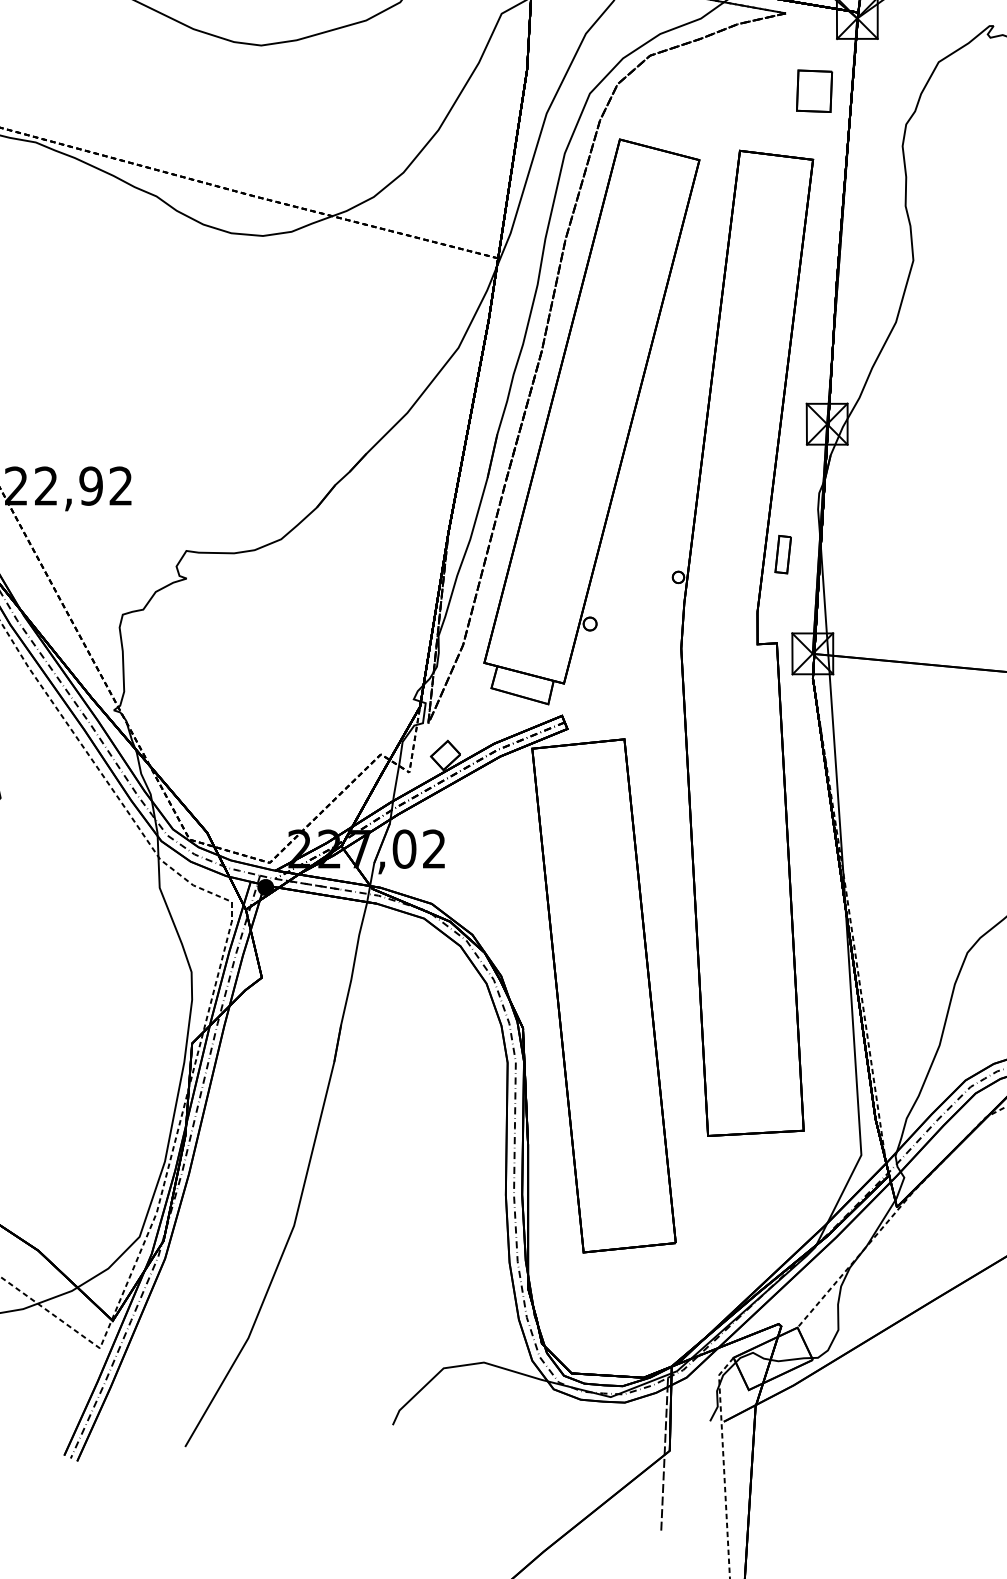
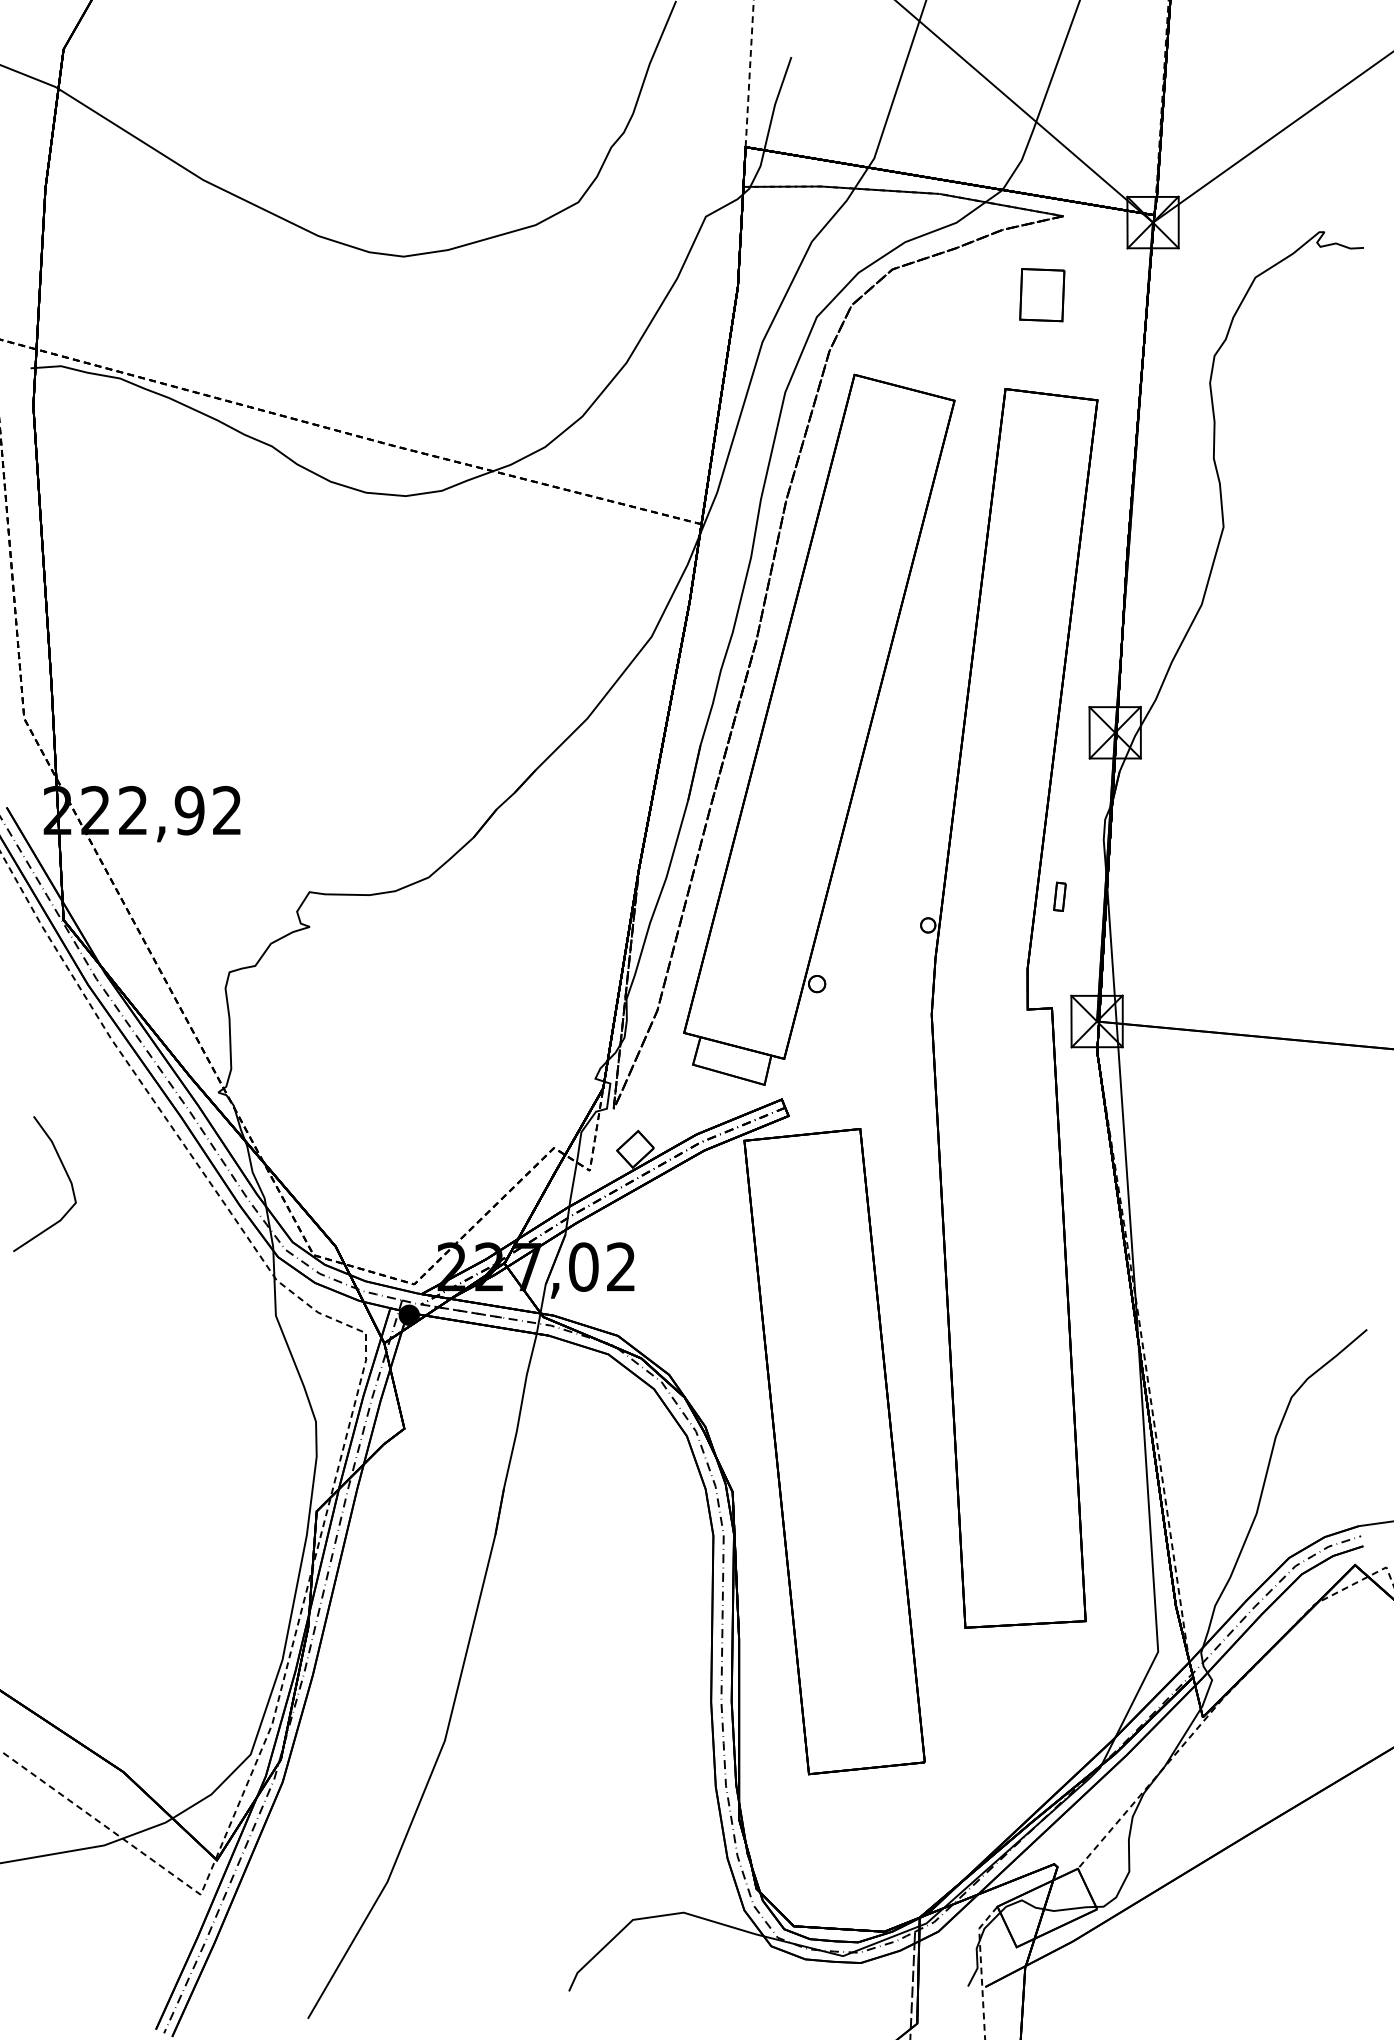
part: (814, 91) -> (1042, 295), moved
part: (782, 554) -> (1059, 896), size x0.6

